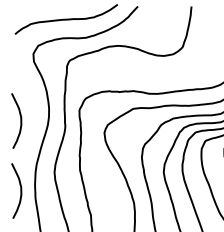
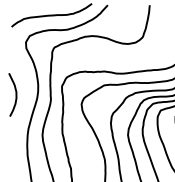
curve: (20, 190) -> (15, 149), removed

